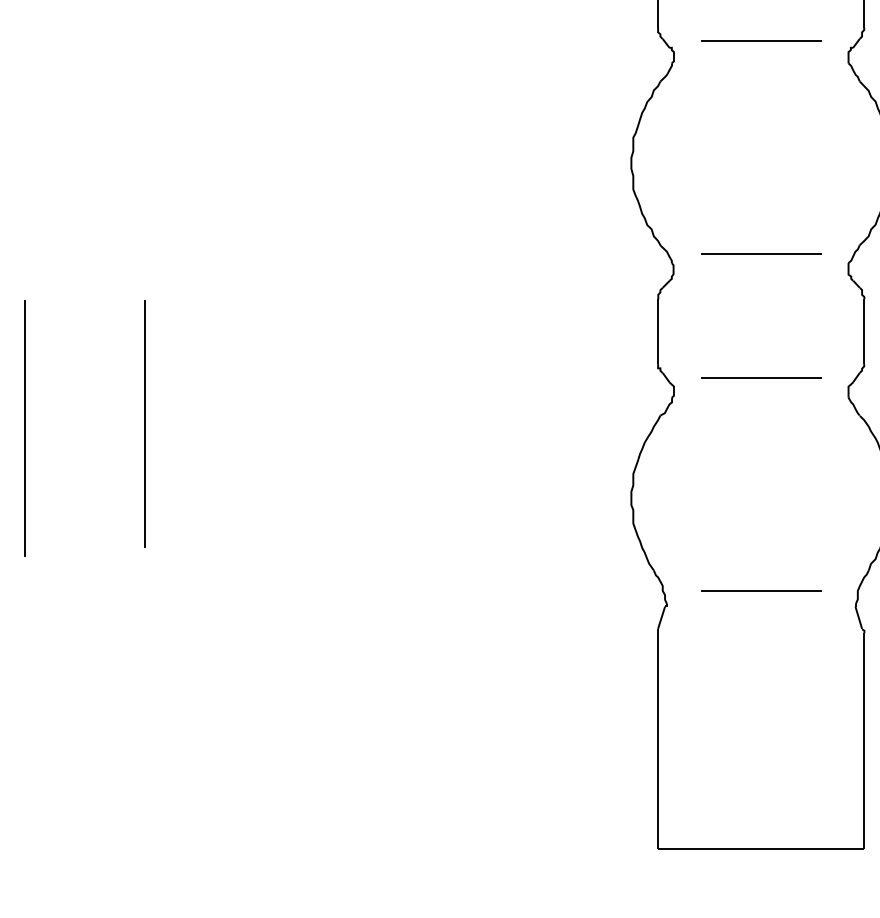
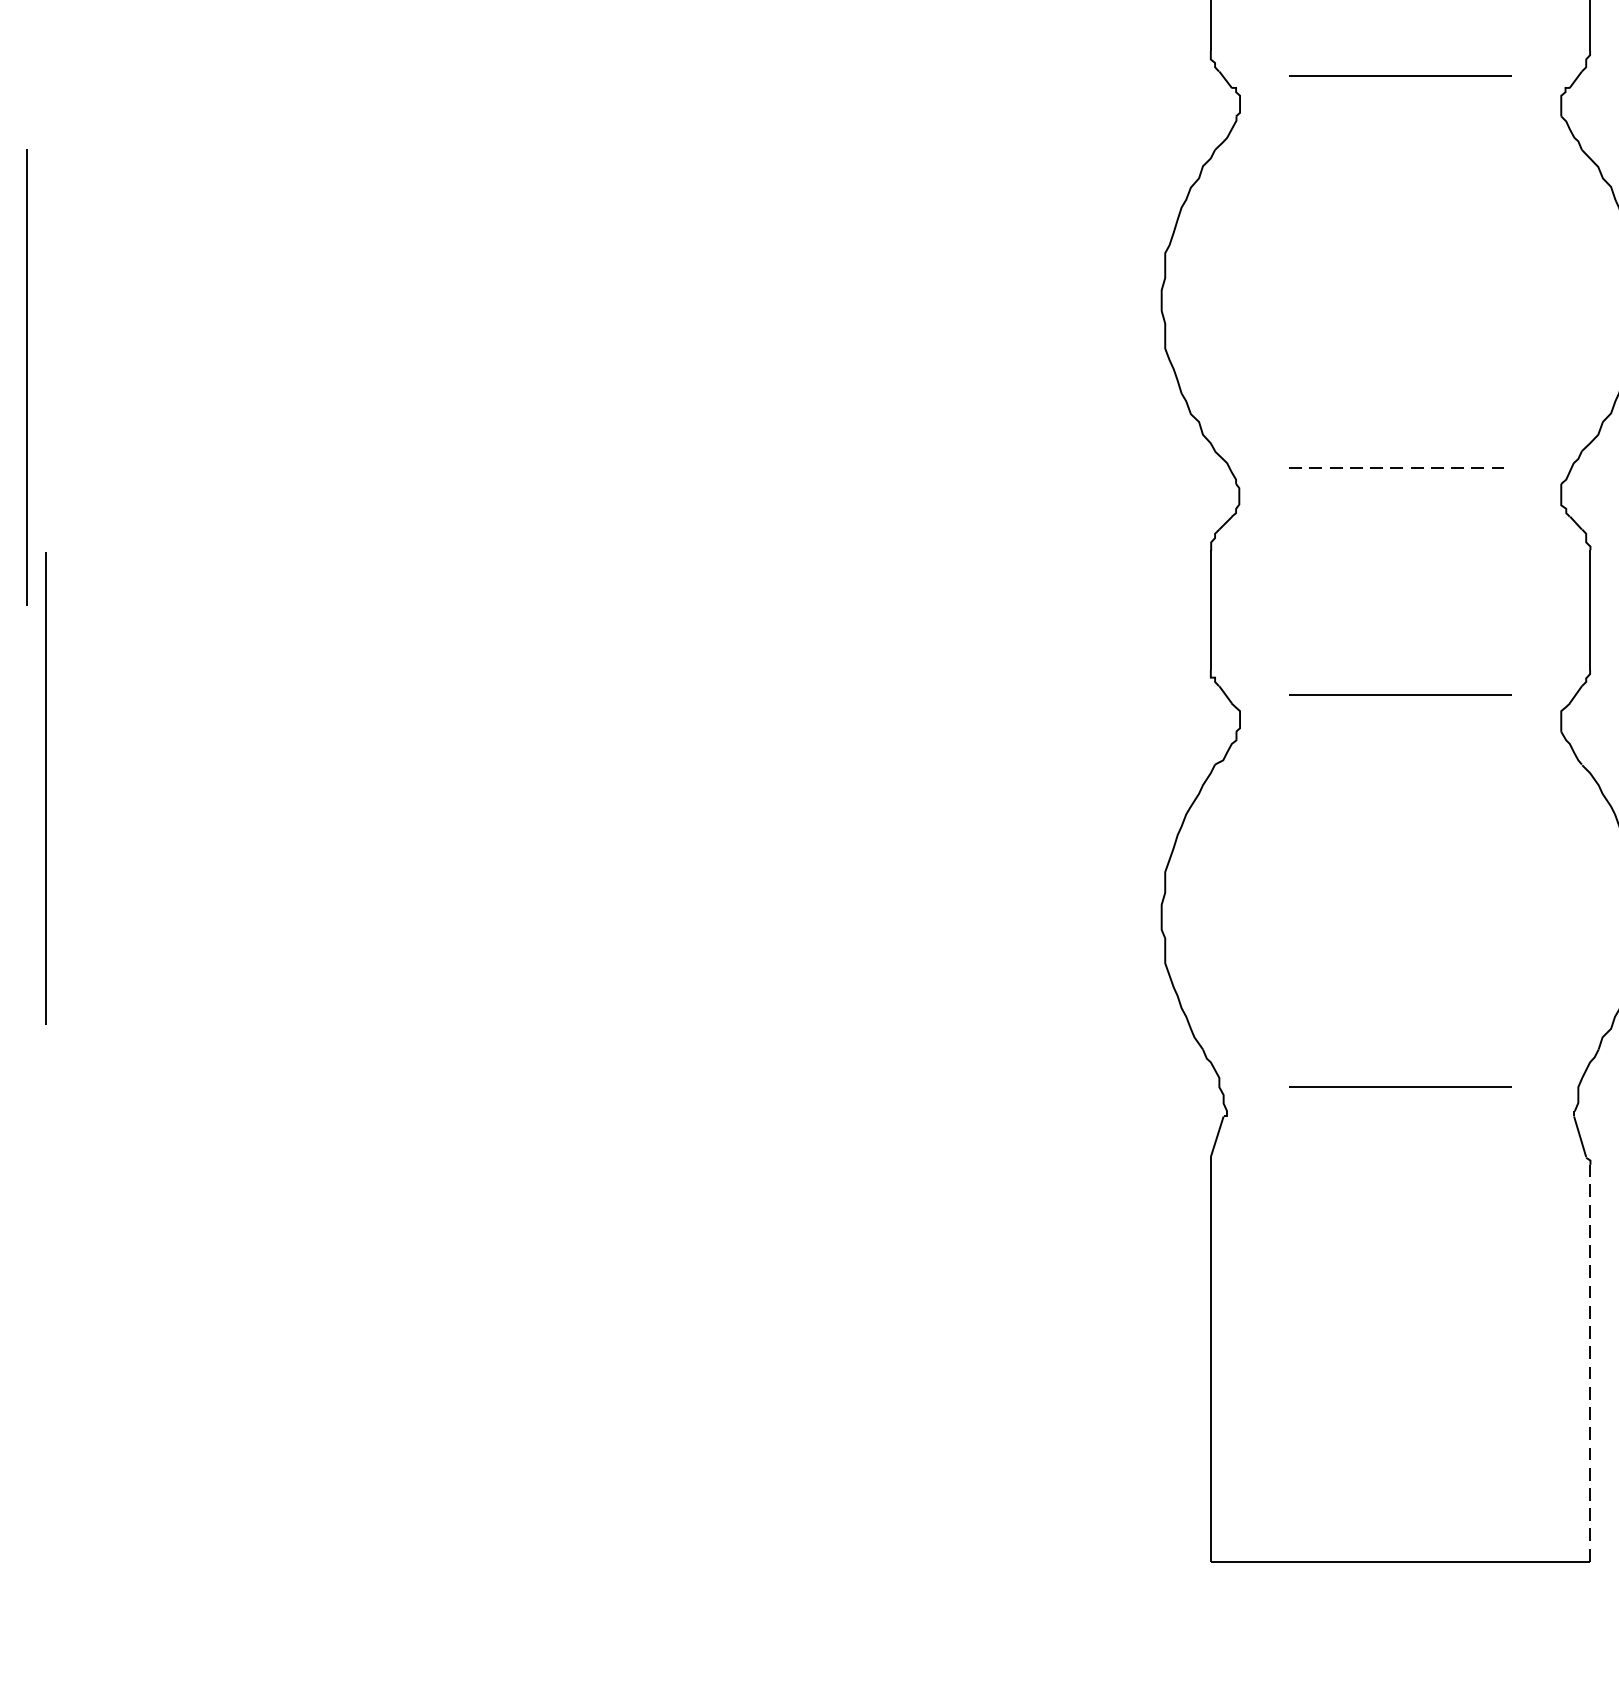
line: (761, 254) -> (1401, 468), solid -> dashed
line: (144, 423) -> (26, 376), moved
line: (864, 740) -> (1590, 1362), solid -> dashed

